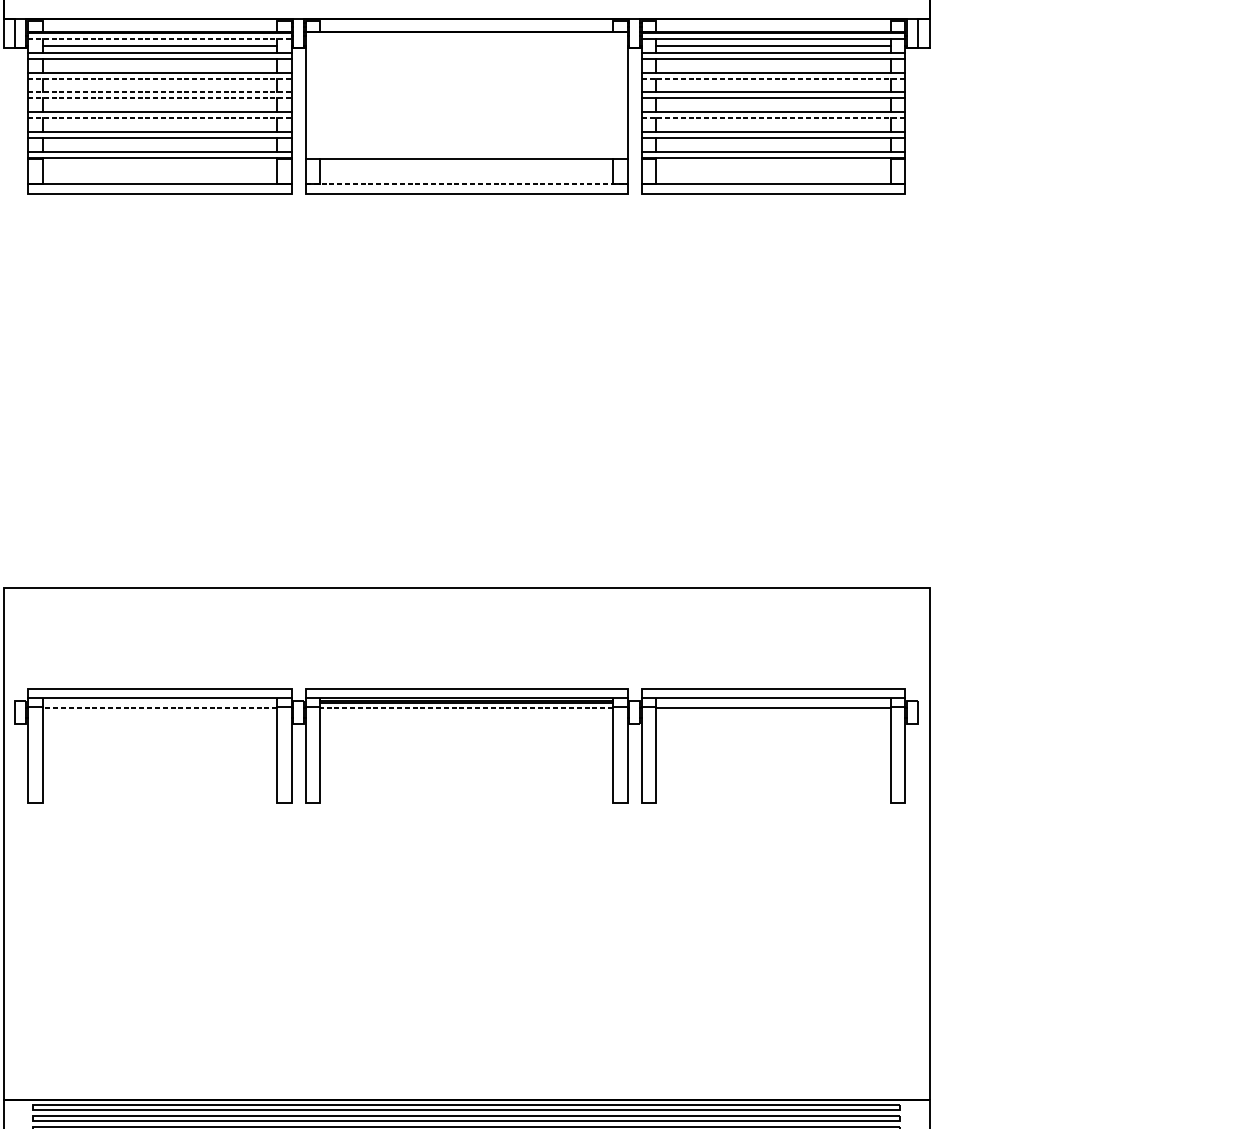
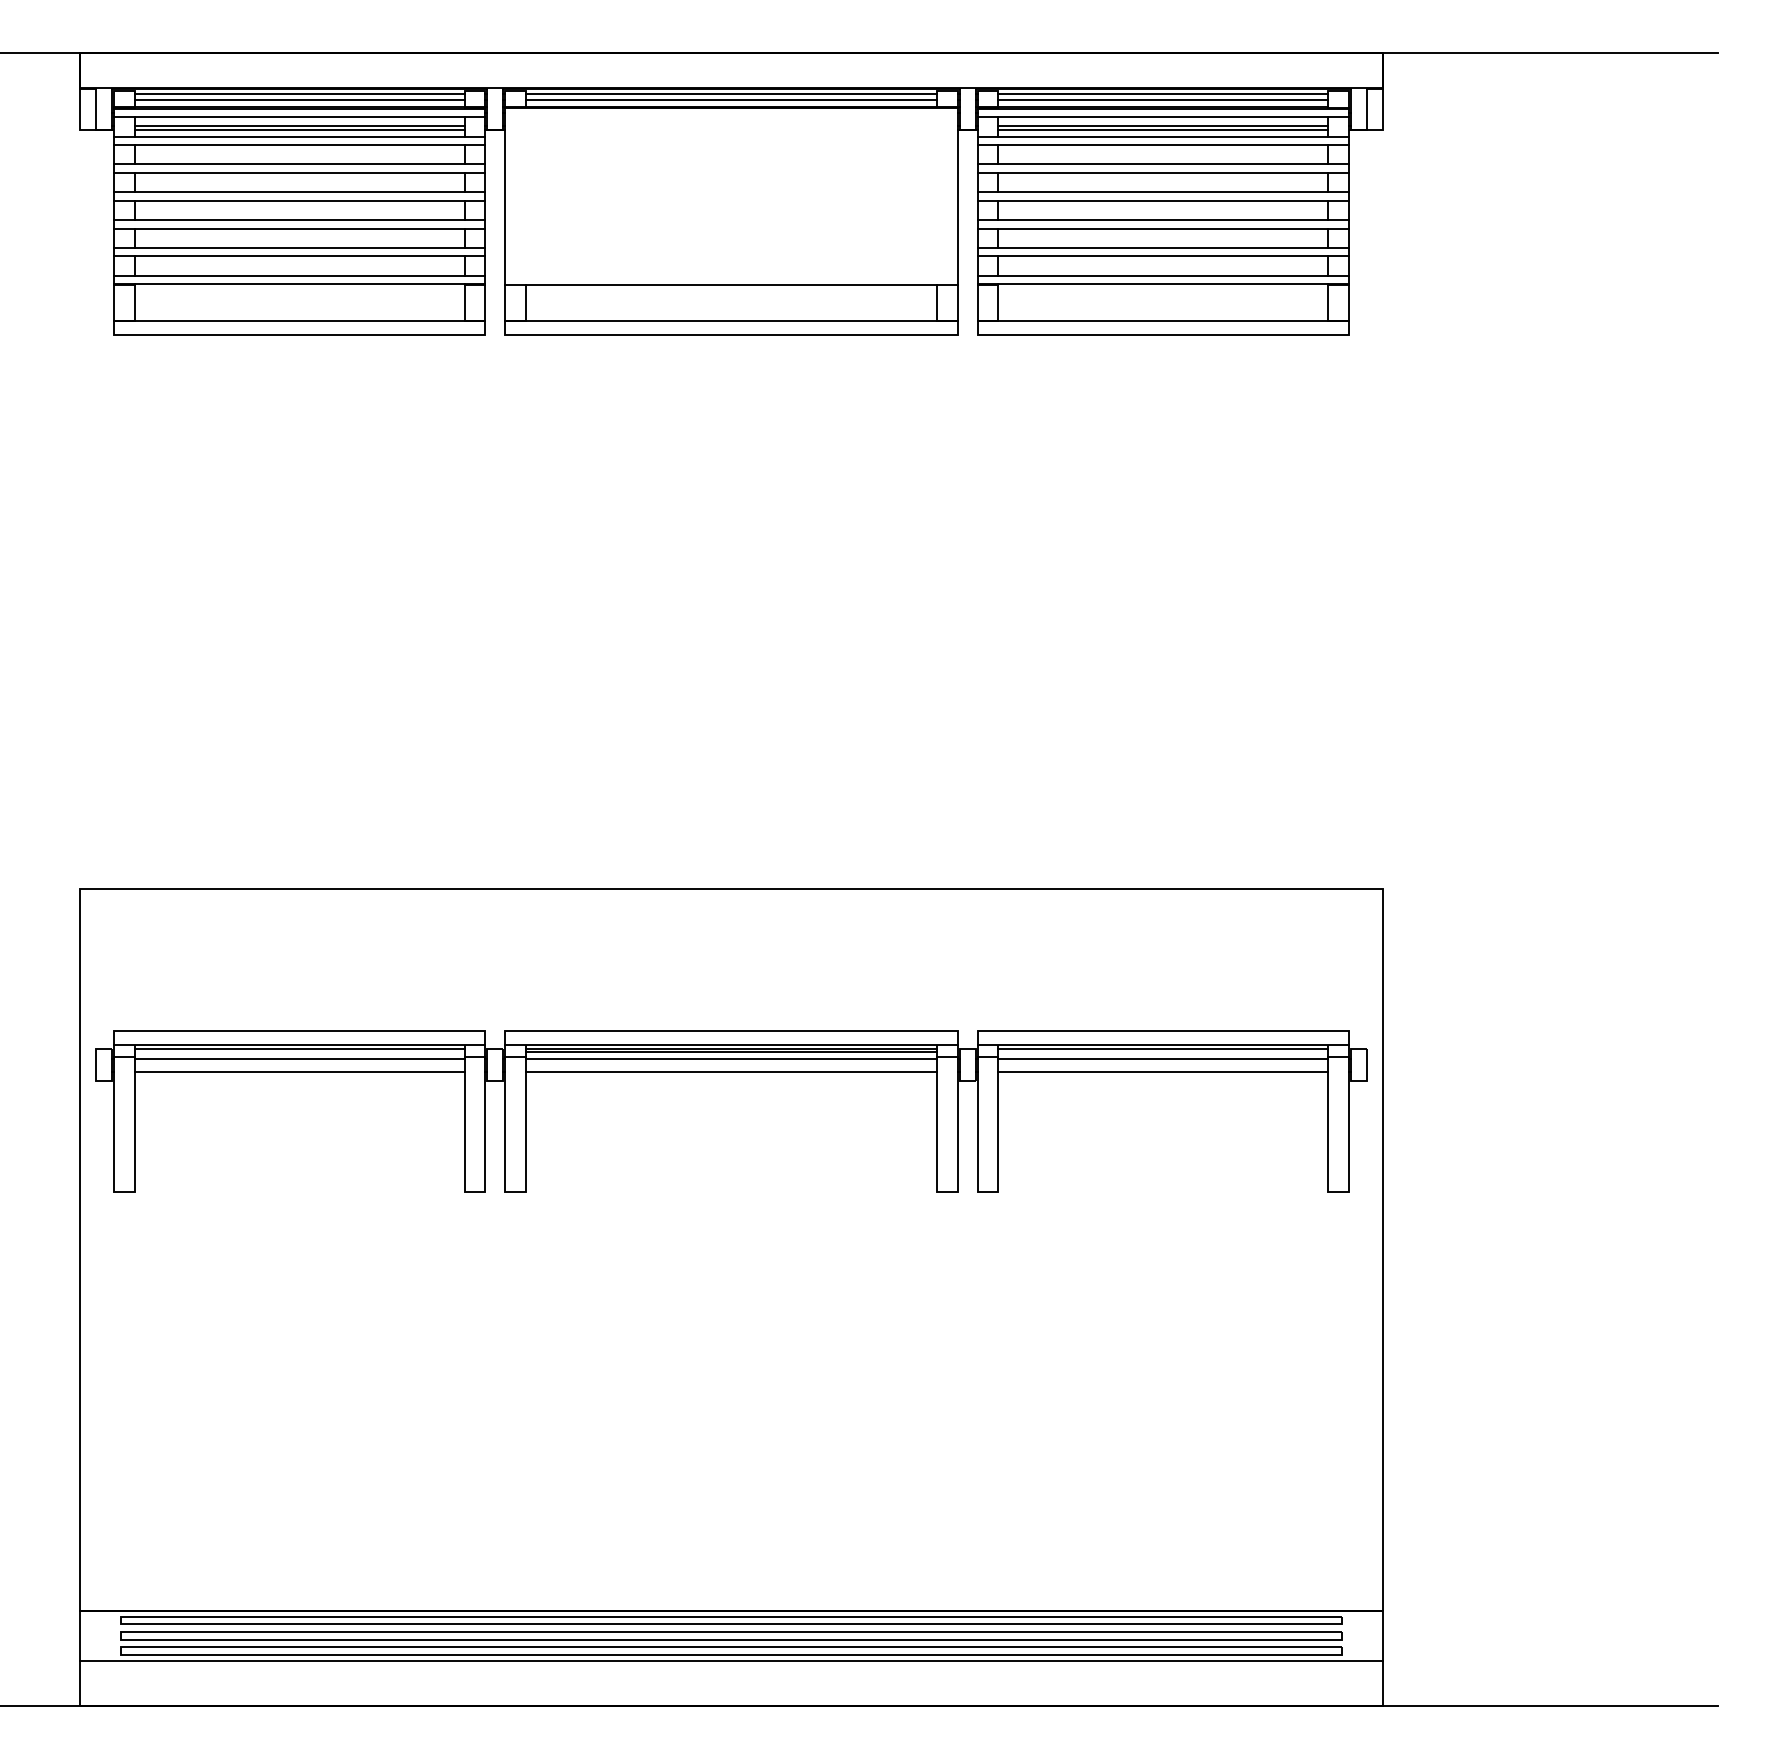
line: (159, 22) -> (299, 93), added
line: (466, 22) -> (731, 93), added
line: (773, 22) -> (1163, 93), added
line: (159, 27) -> (299, 100), added
line: (466, 27) -> (731, 100), added
line: (773, 27) -> (1163, 100), added
line: (160, 39) -> (300, 117), dashed -> solid
line: (159, 48) -> (299, 130), added
line: (773, 48) -> (1163, 130), added
line: (160, 78) -> (300, 172), dashed -> solid
line: (773, 78) -> (1163, 172), dashed -> solid
line: (160, 92) -> (300, 192), dashed -> solid
line: (160, 98) -> (300, 200), dashed -> solid
line: (160, 118) -> (300, 228), dashed -> solid
line: (773, 118) -> (1163, 228), dashed -> solid
line: (466, 184) -> (731, 321), dashed -> solid
line: (159, 700) -> (299, 1048), added
line: (773, 700) -> (1163, 1048), added
line: (159, 707) -> (299, 1058), dashed -> solid
line: (466, 707) -> (731, 1058), dashed -> solid
line: (159, 717) -> (299, 1072), added
line: (466, 717) -> (731, 1072), added
line: (773, 717) -> (1163, 1072), added

